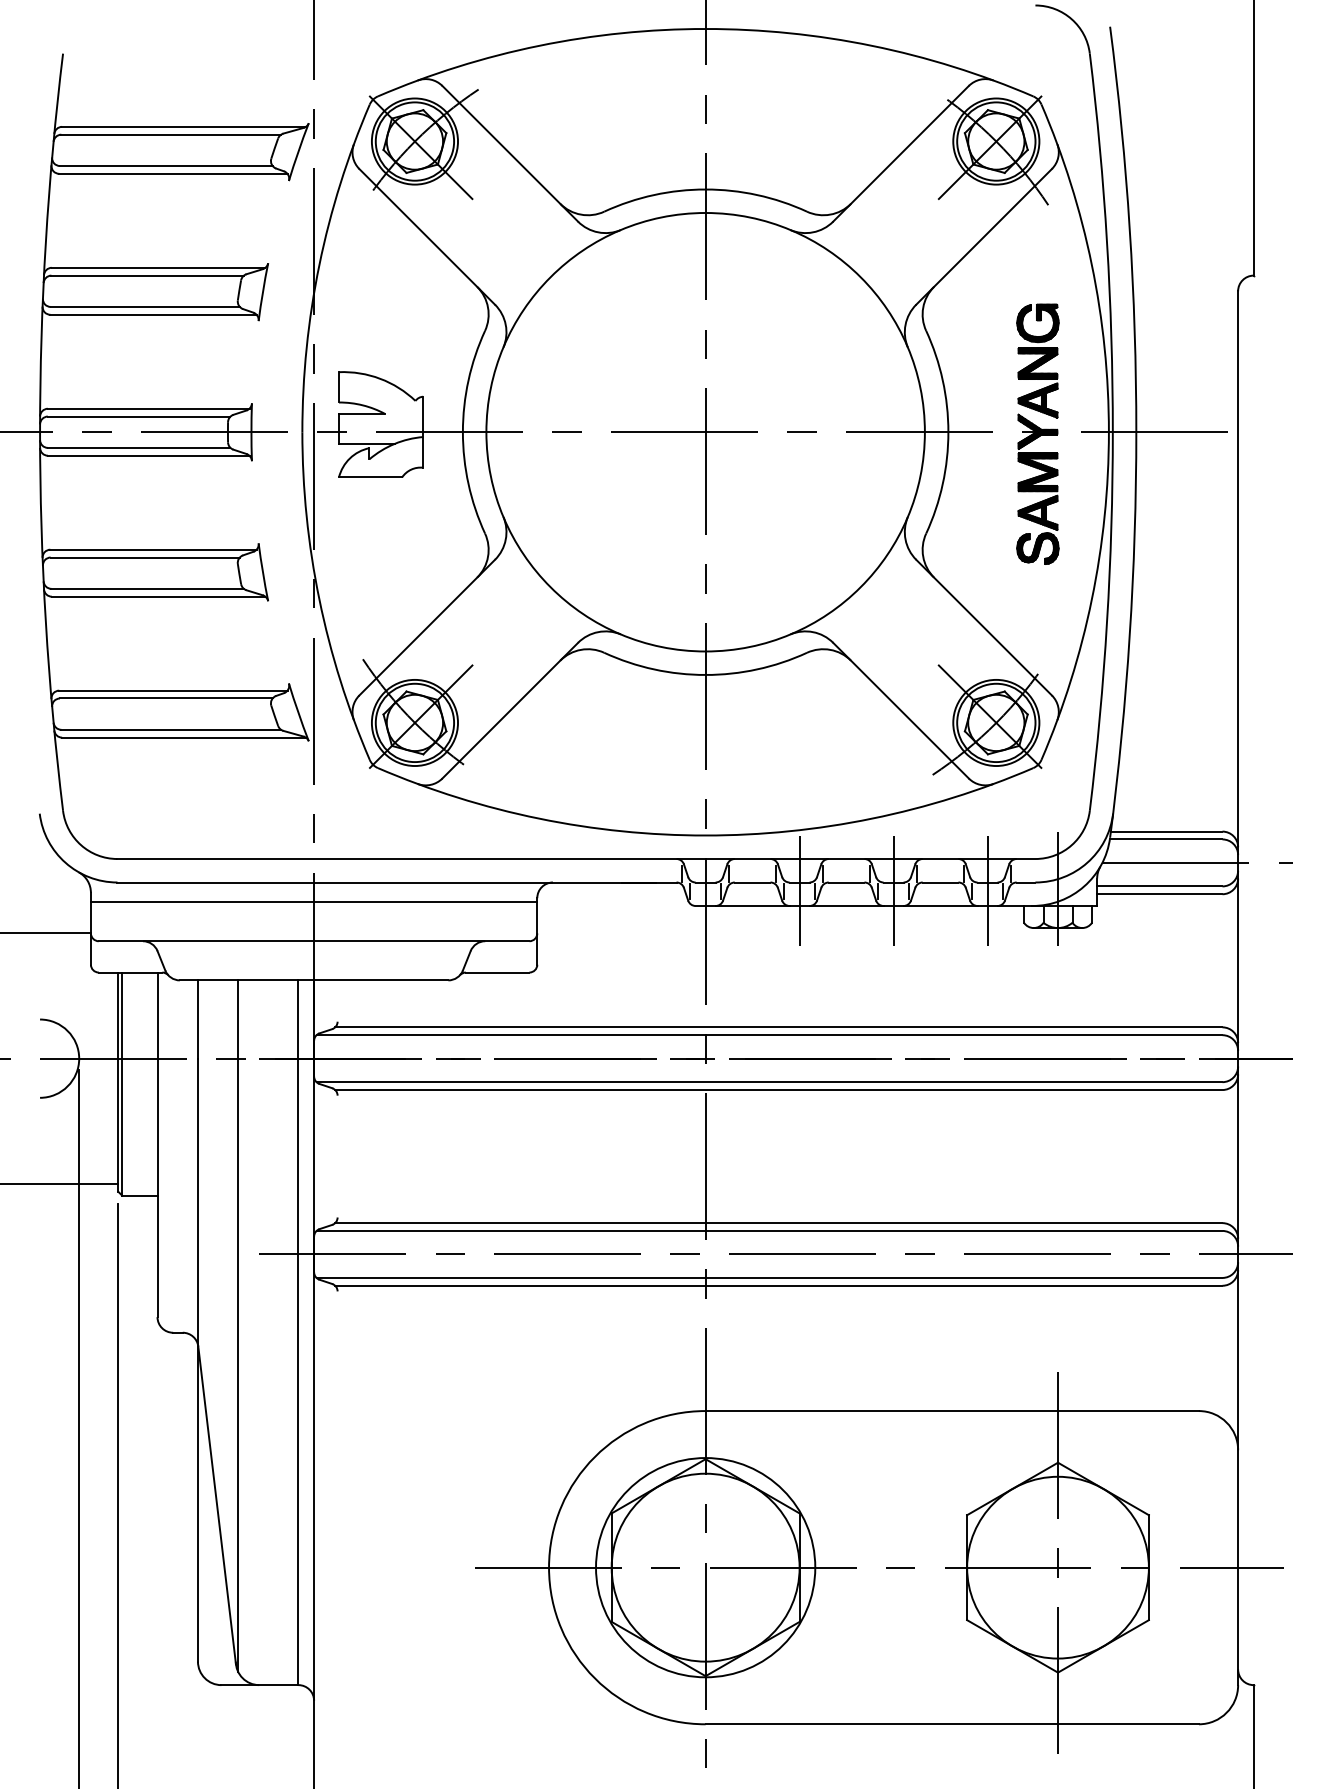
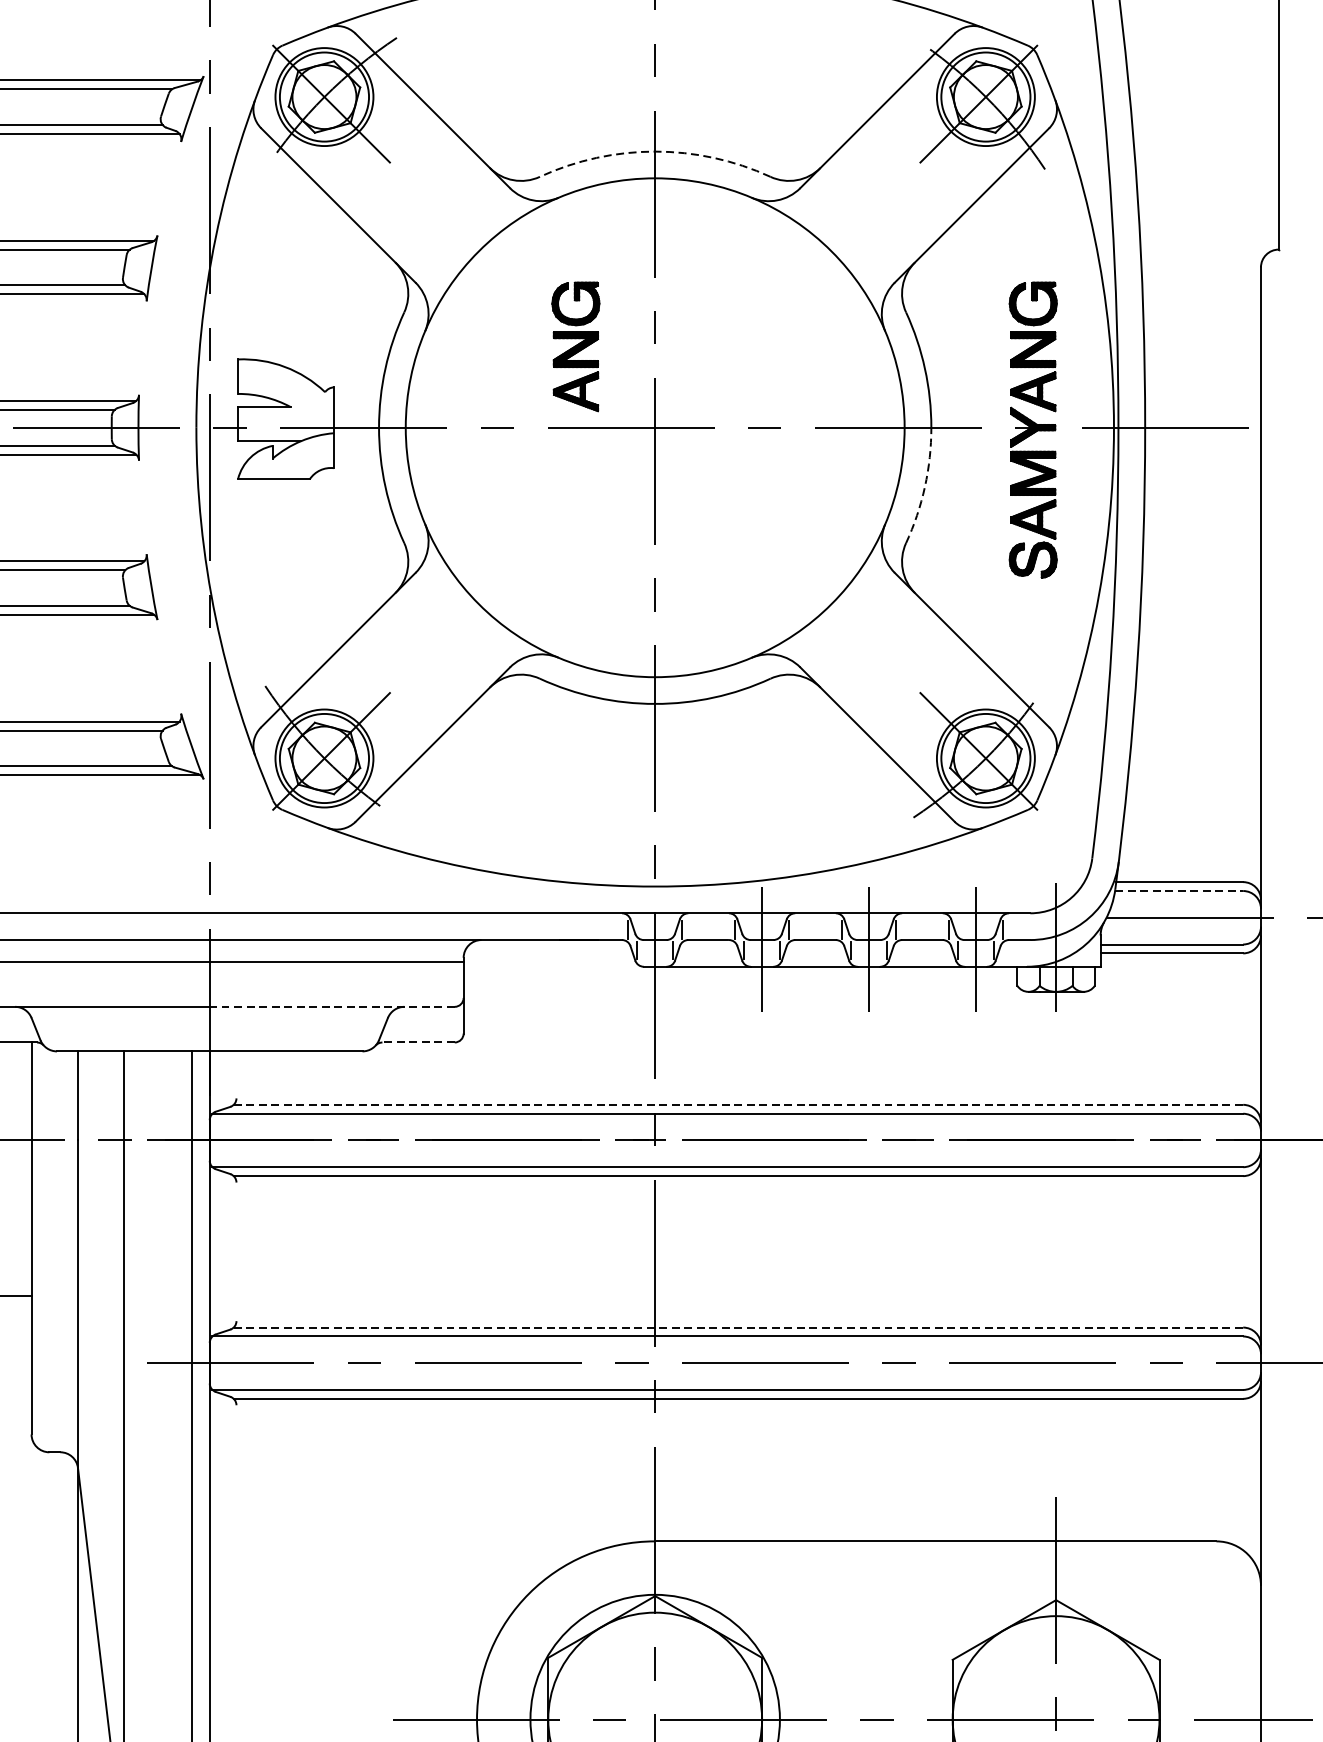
arc: (705, 189) -> (655, 151), solid -> dashed
part: (635, 360) -> (575, 346), added
arc: (942, 484) -> (924, 487), solid -> dashed
line: (1166, 839) -> (1179, 891), solid -> dashed
line: (421, 941) -> (331, 1007), solid -> dashed
line: (497, 972) -> (418, 1042), solid -> dashed
line: (778, 1027) -> (738, 1105), solid -> dashed
line: (778, 1223) -> (738, 1327), solid -> dashed

